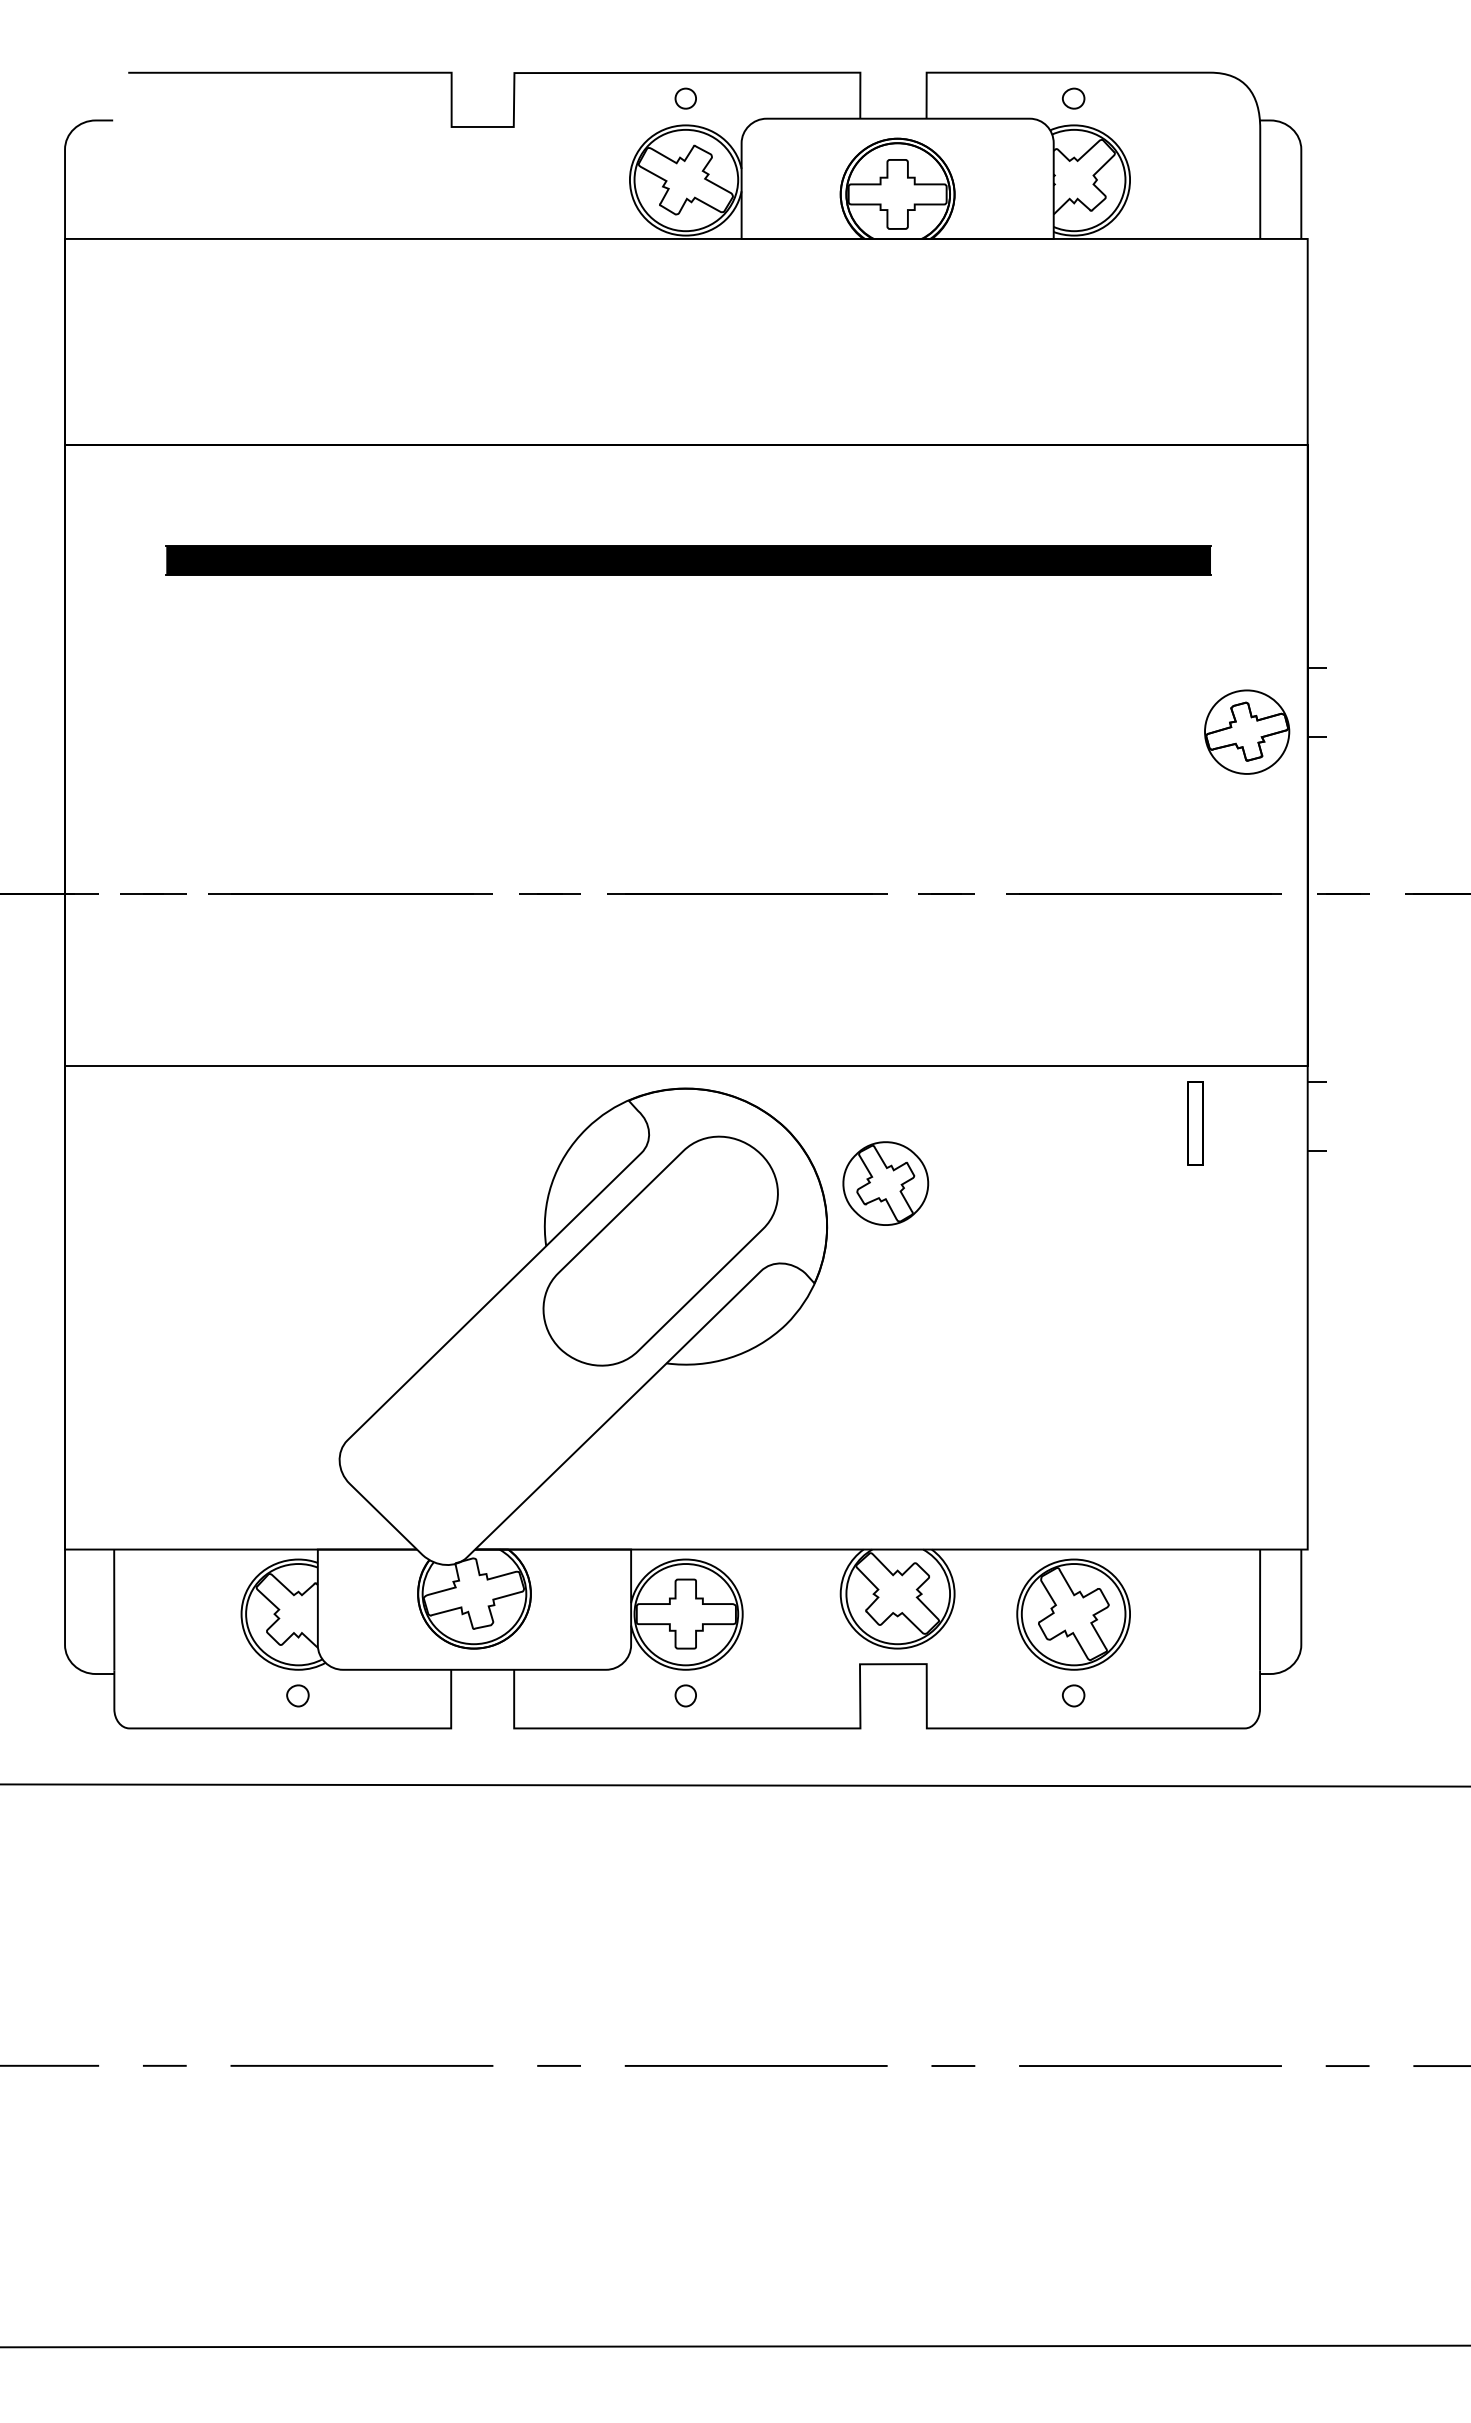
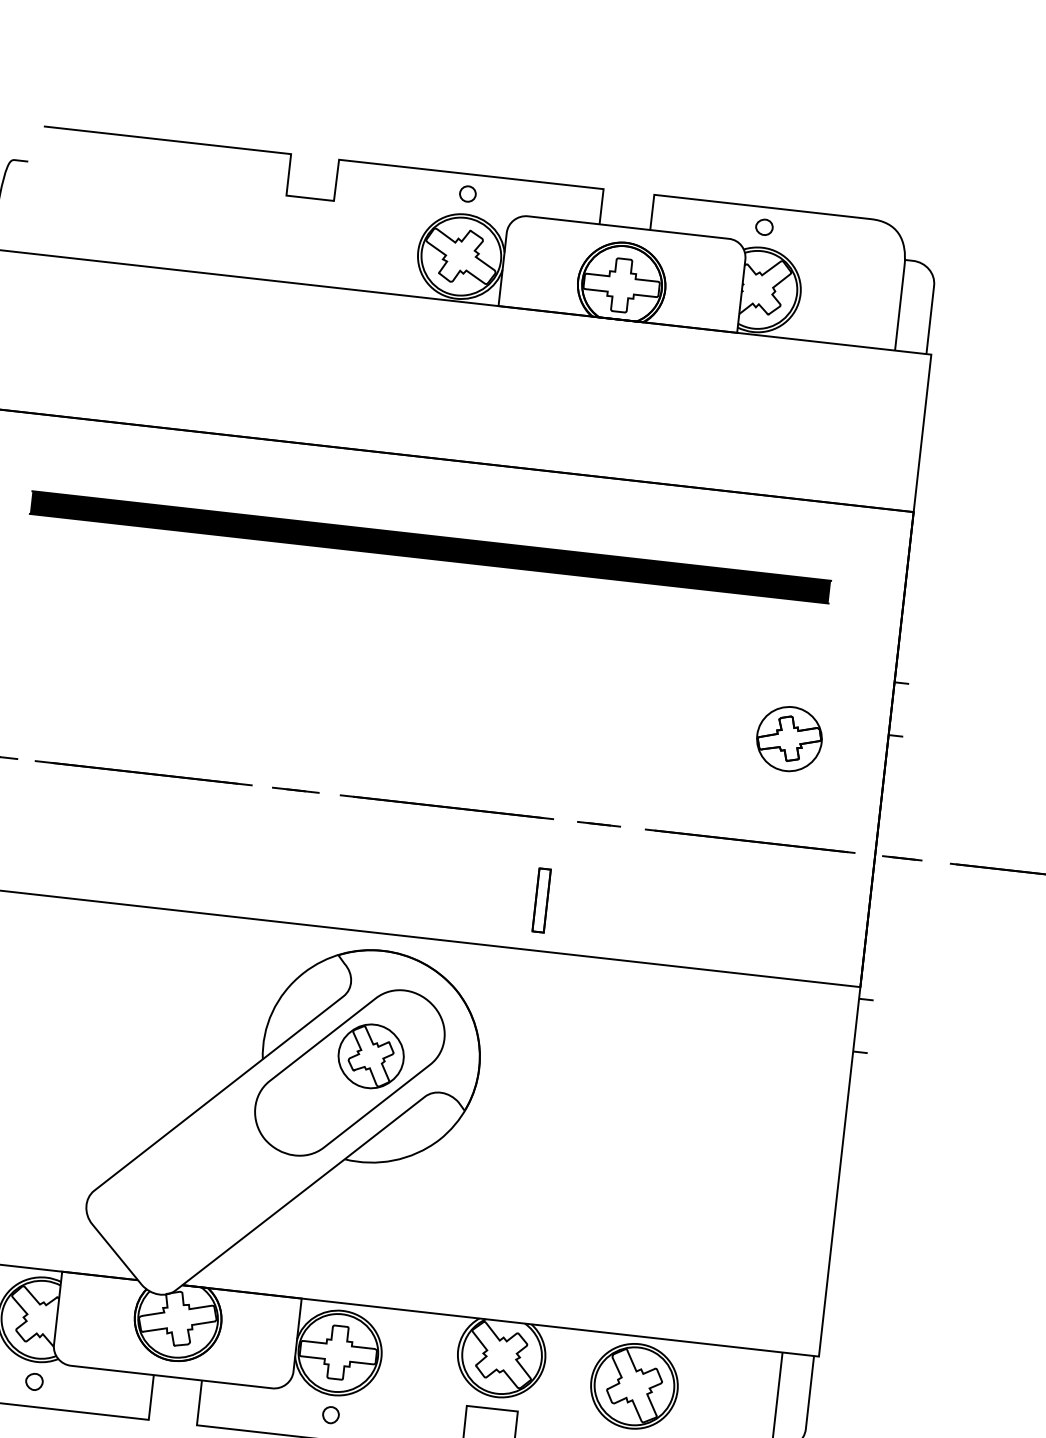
part: (1247, 731) -> (789, 738), moved
part: (1195, 1123) -> (541, 900), moved
part: (885, 1183) -> (370, 1056), moved

